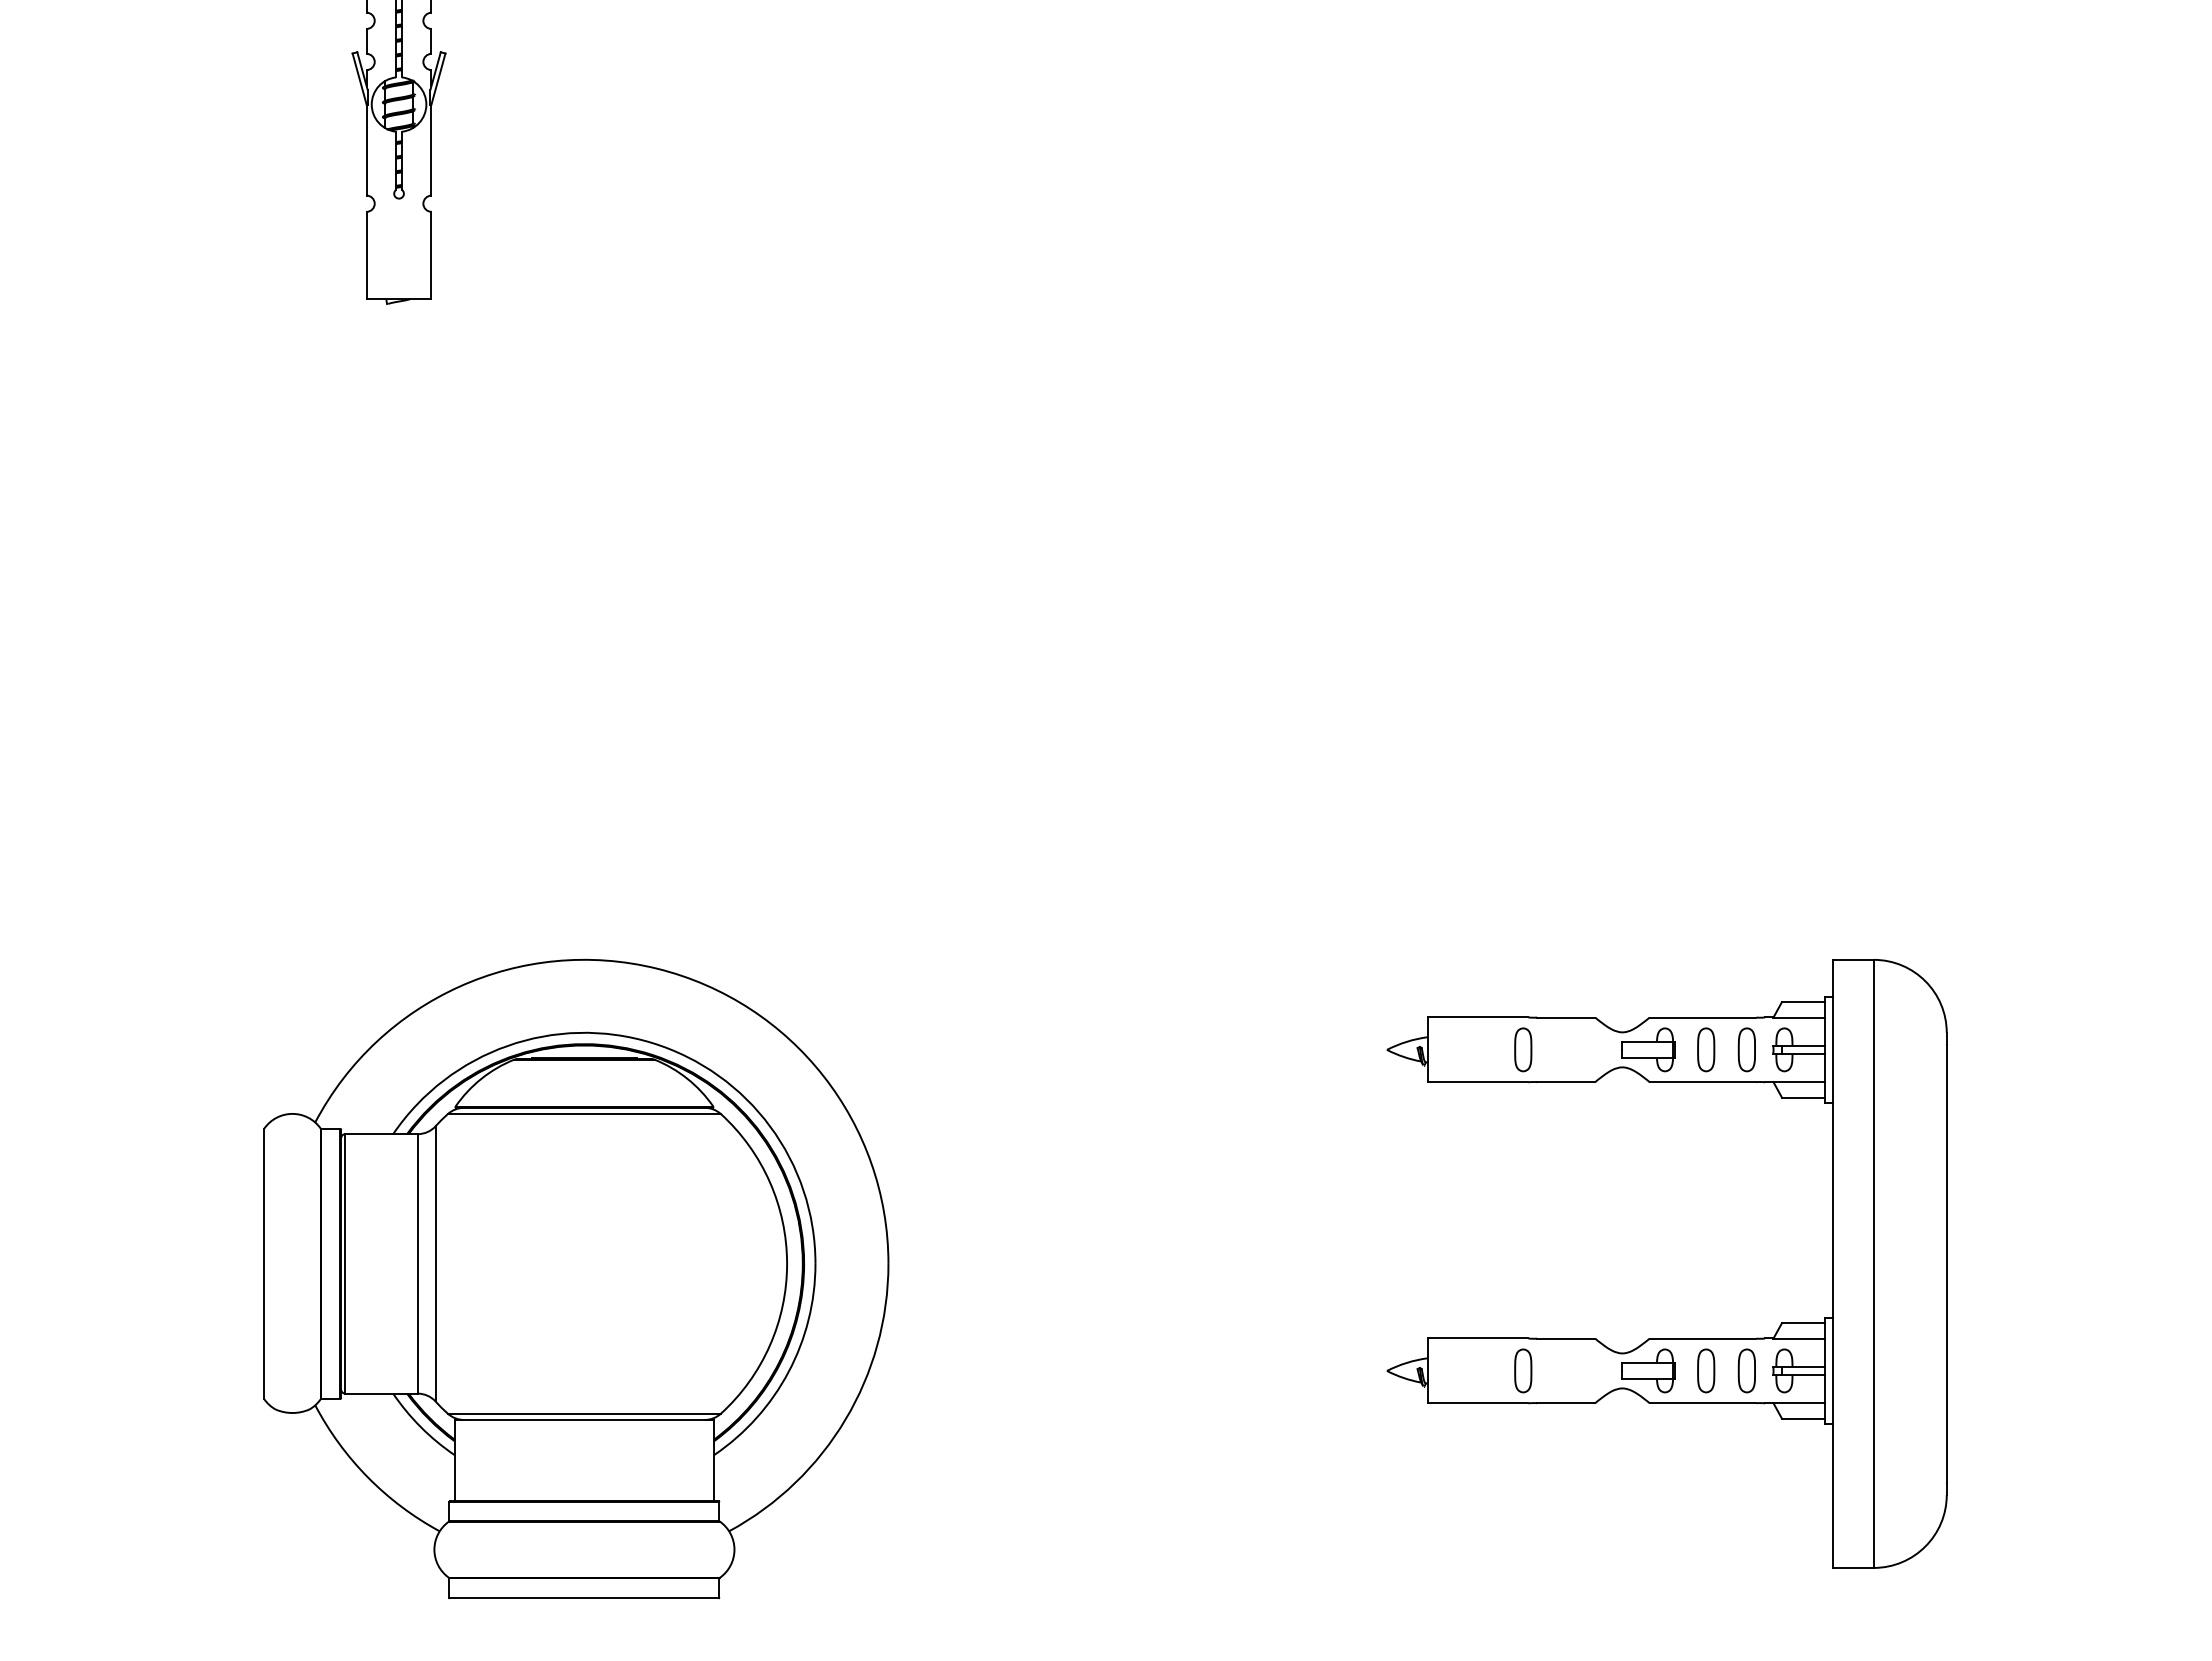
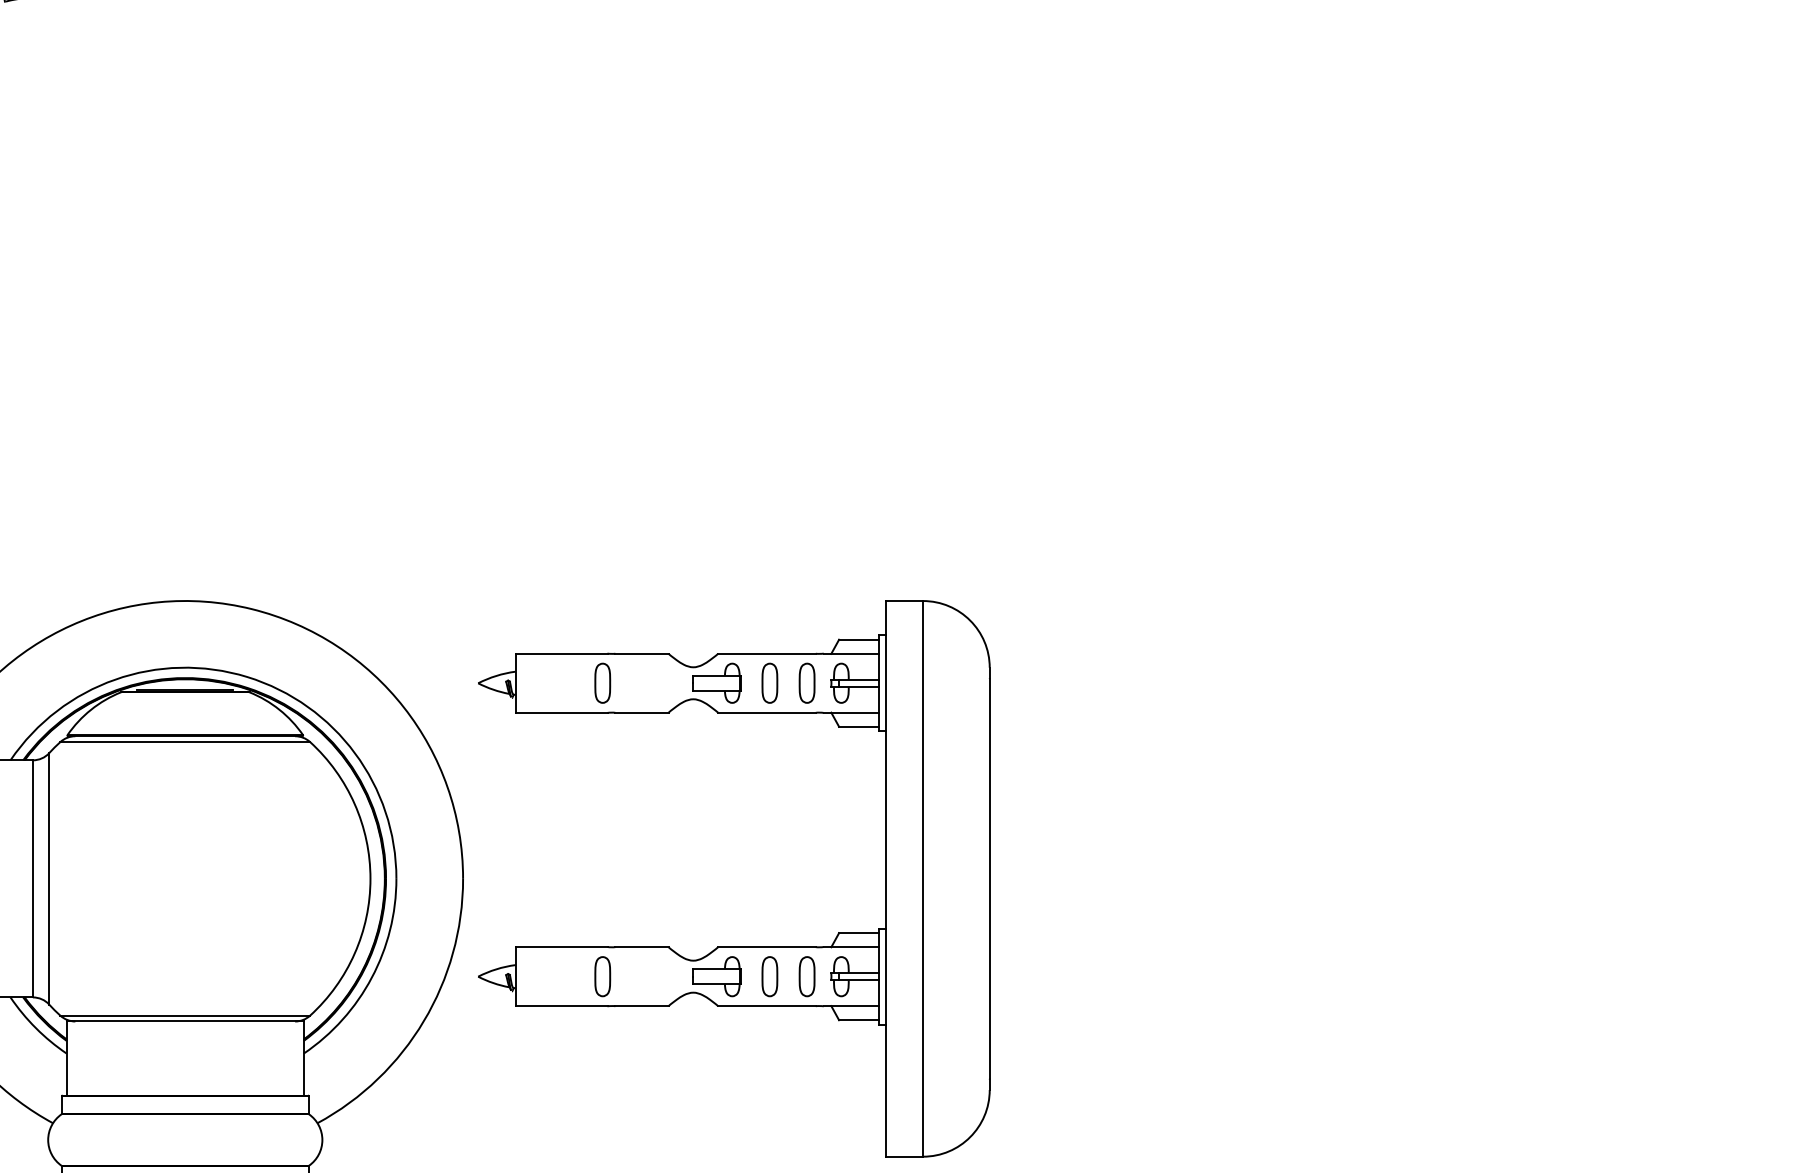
part: (1666, 1338) -> (733, 947), moved

